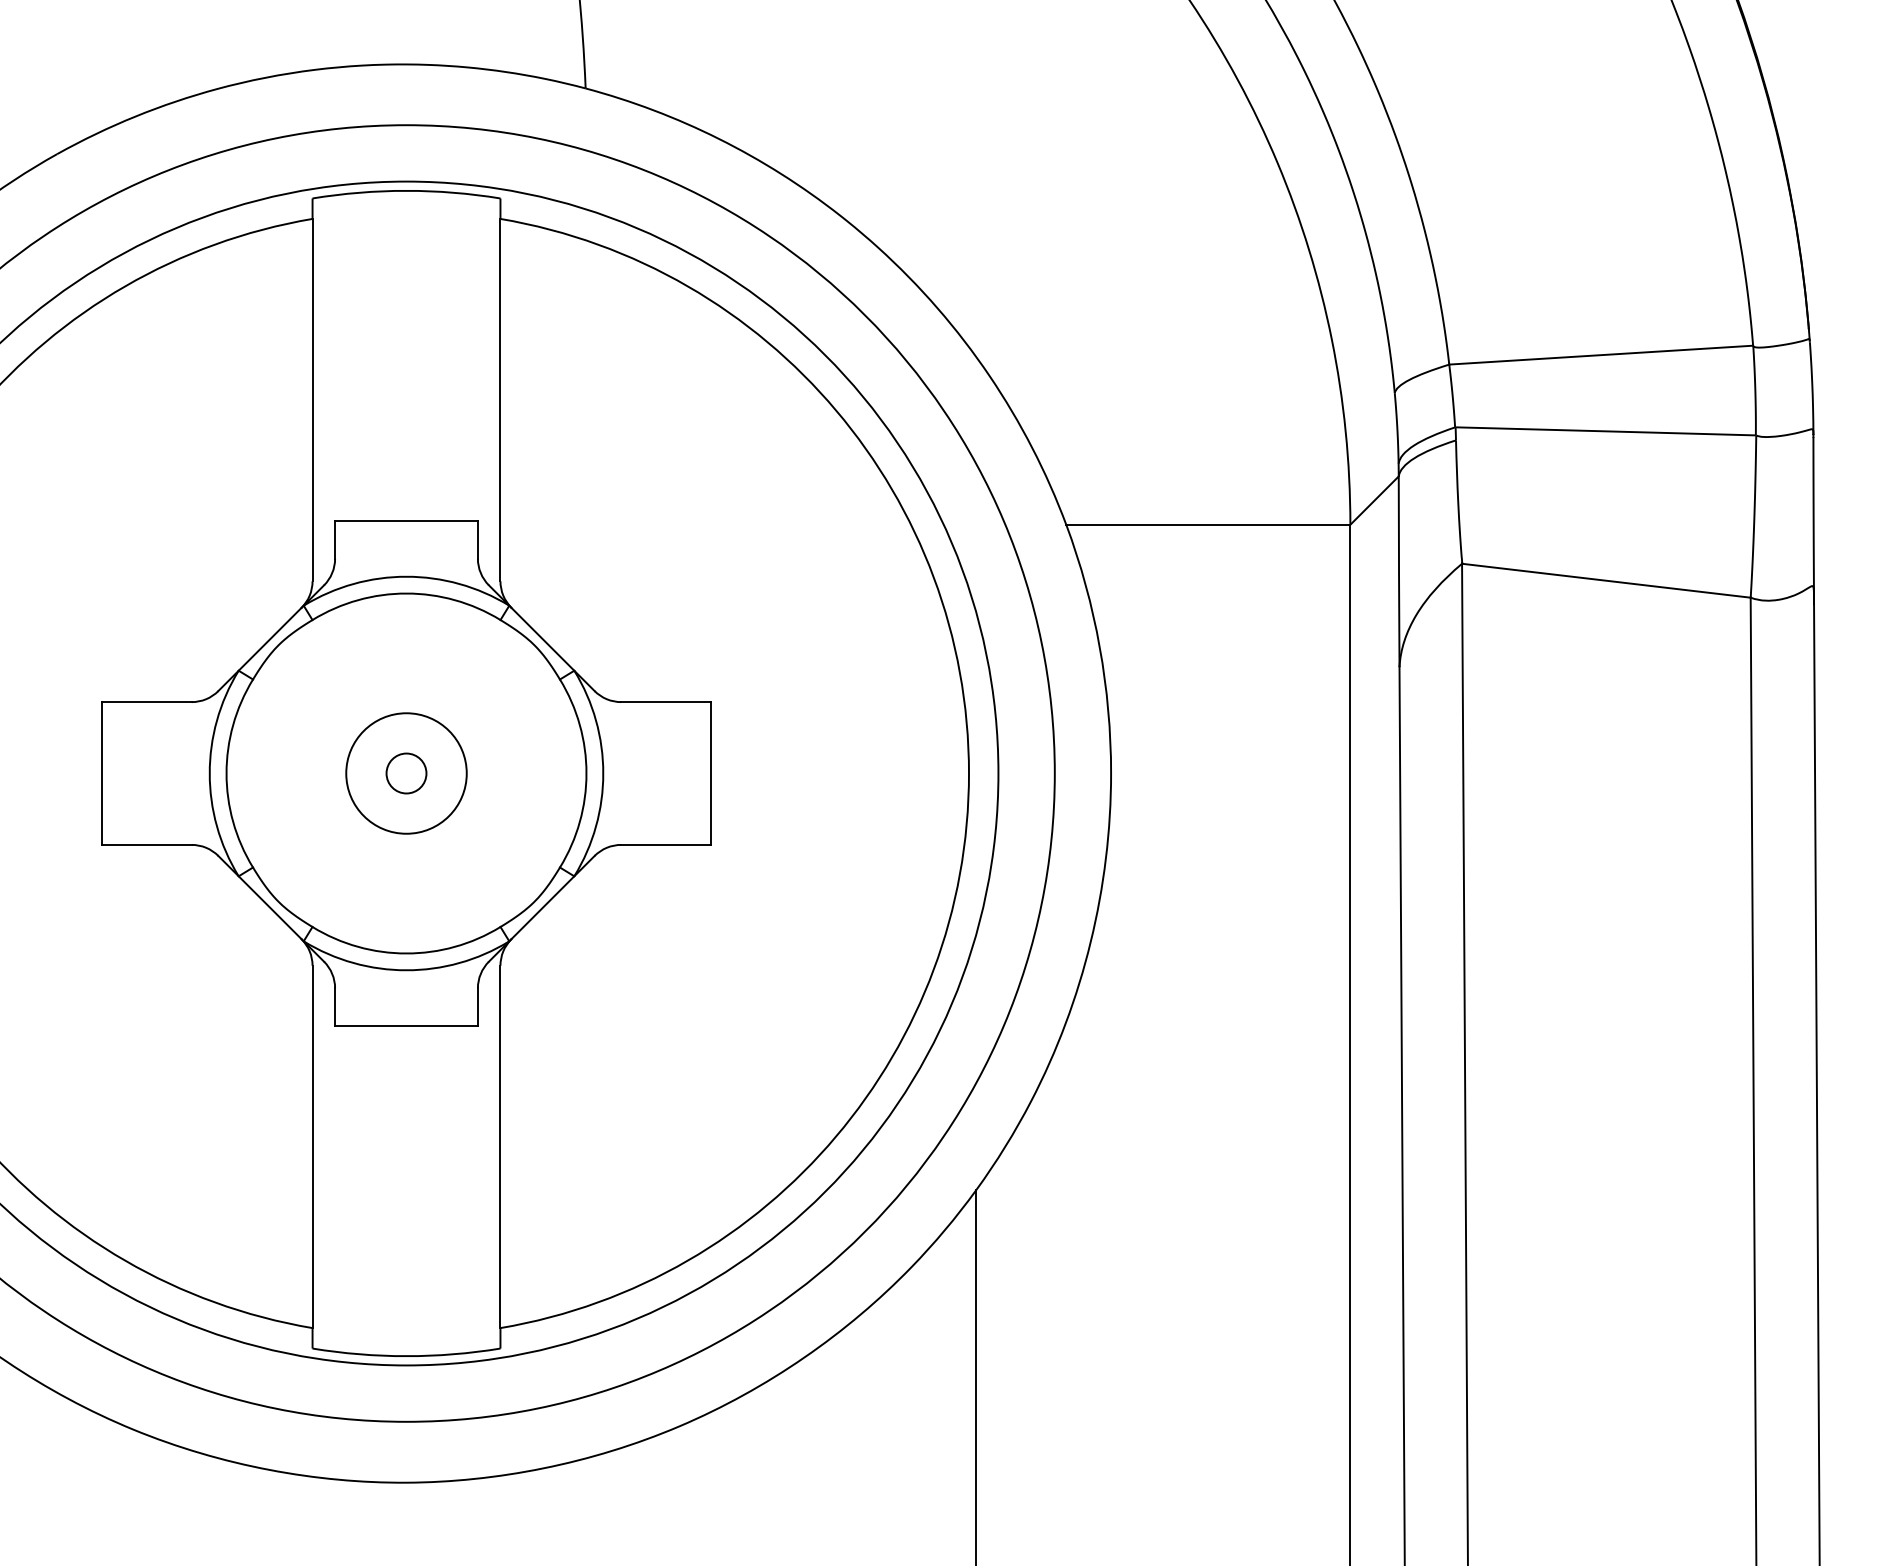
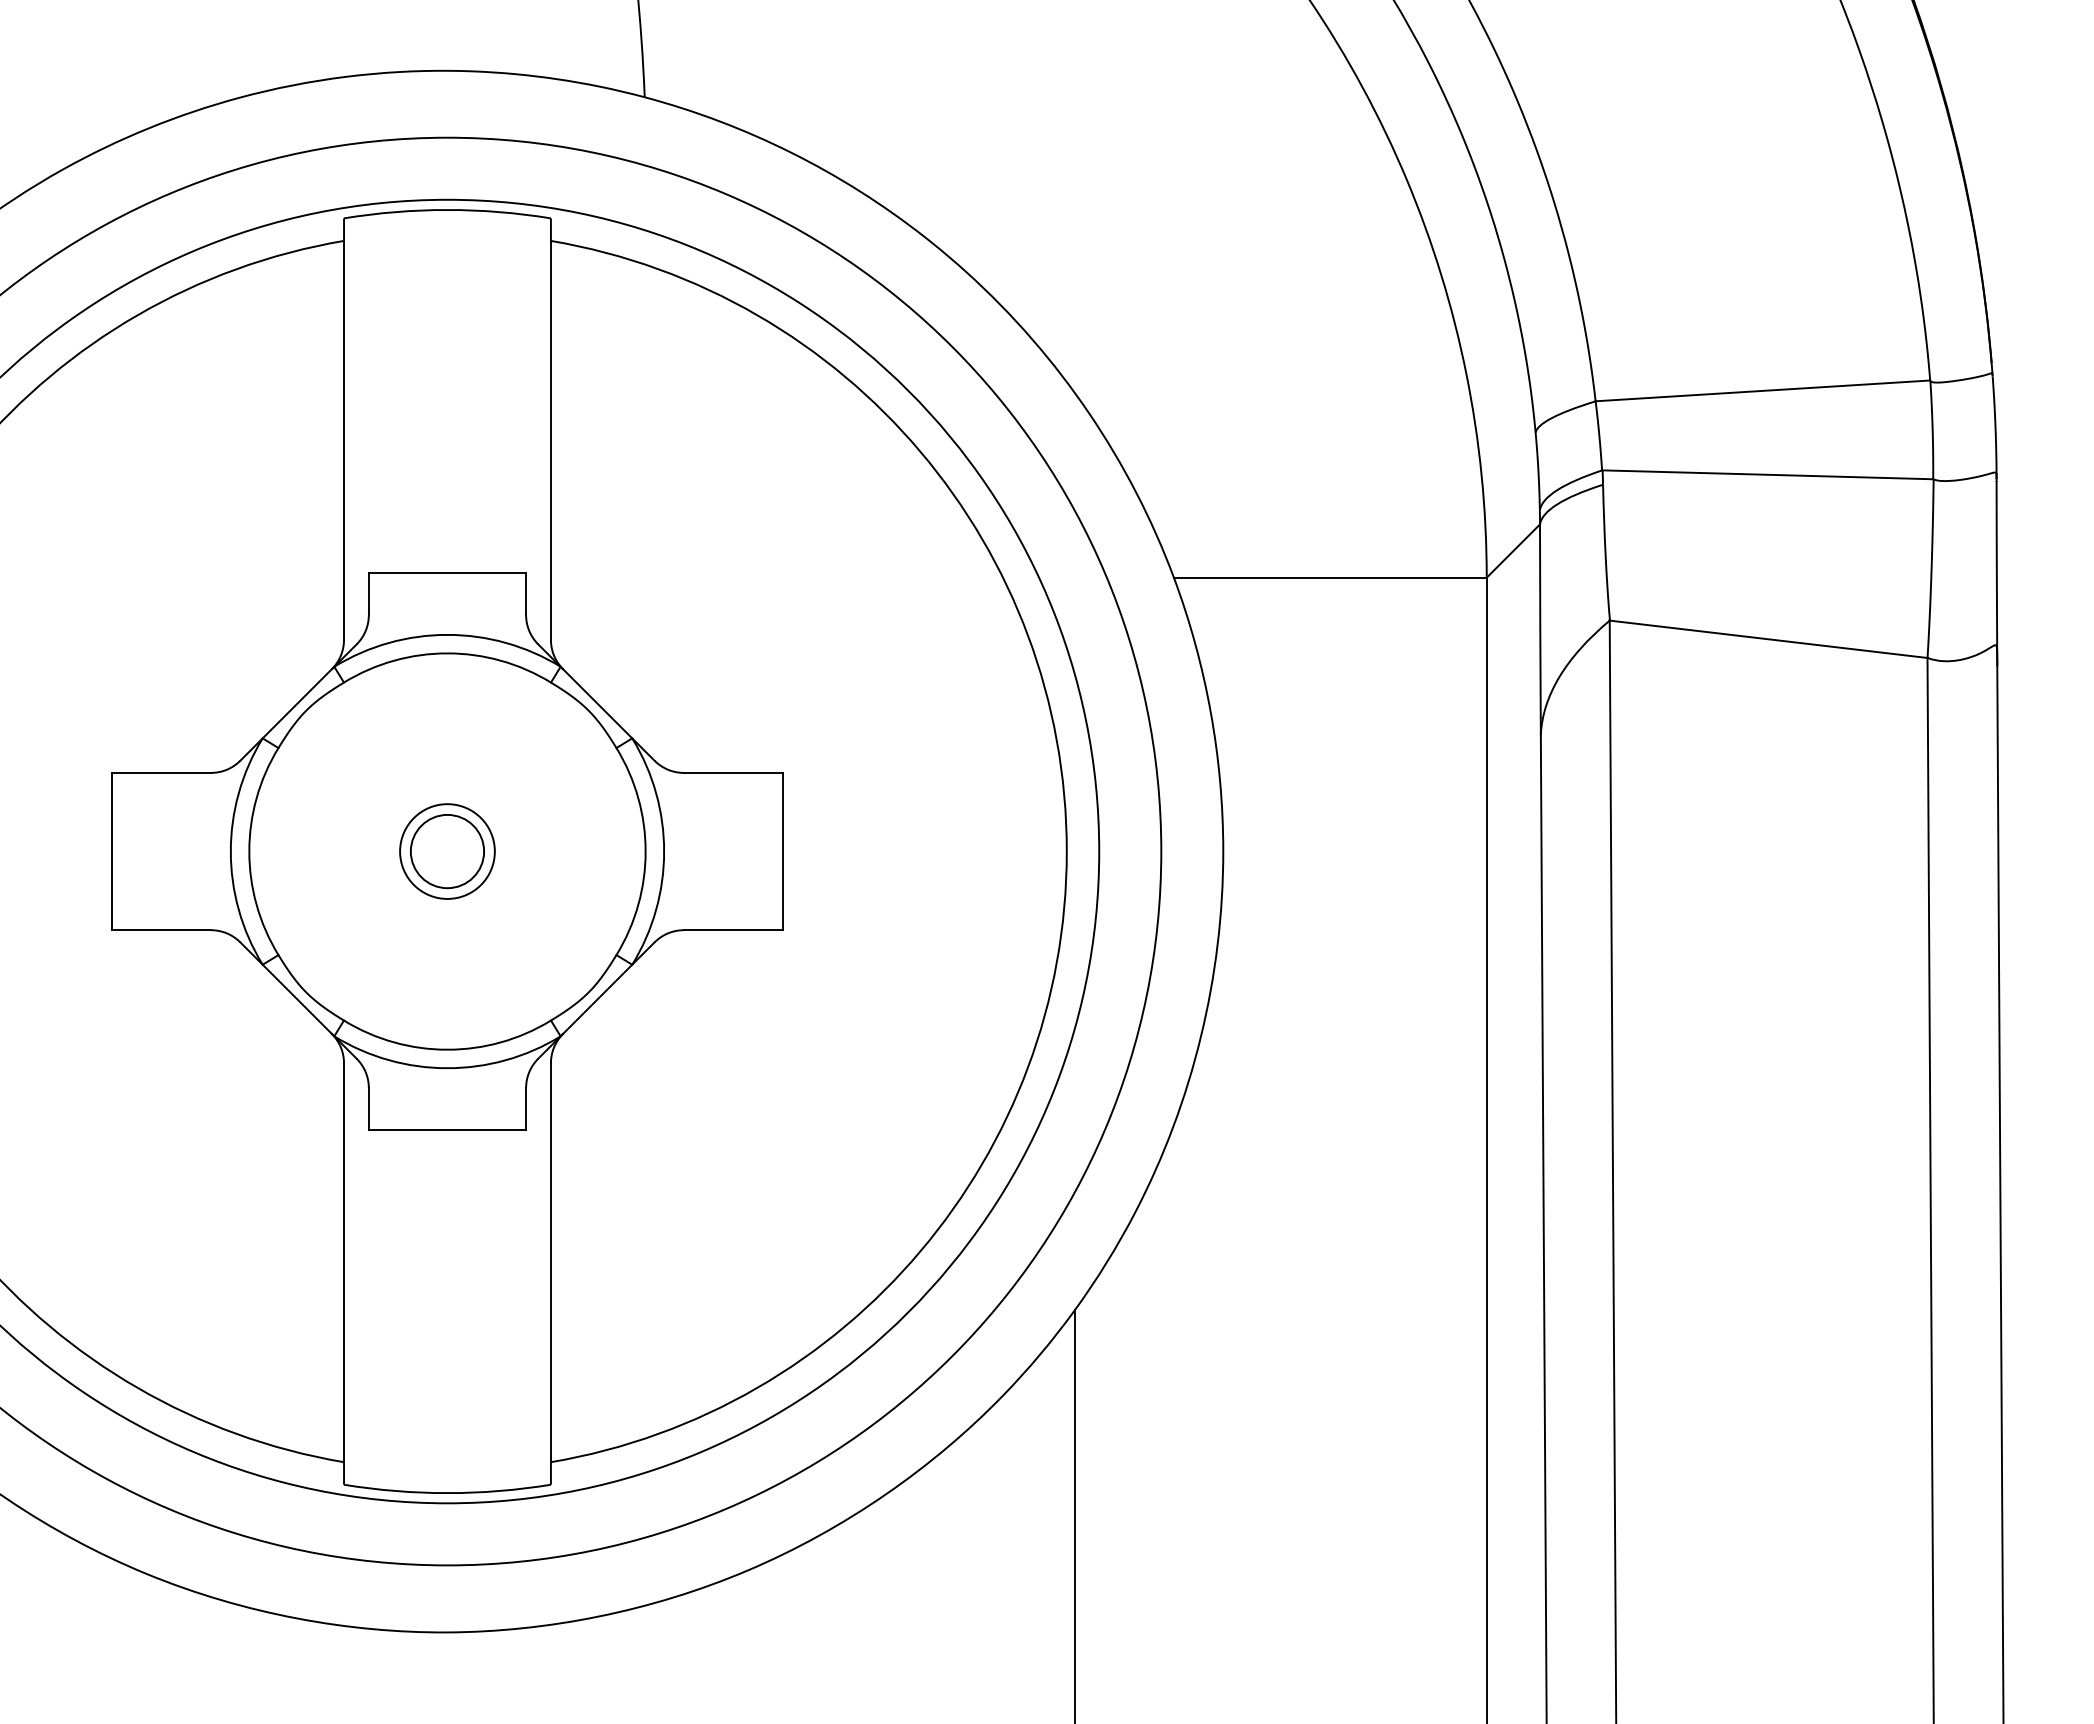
circle: (406, 773) -> (447, 851), size x0.71
circle: (406, 773) -> (447, 851), size x1.67

